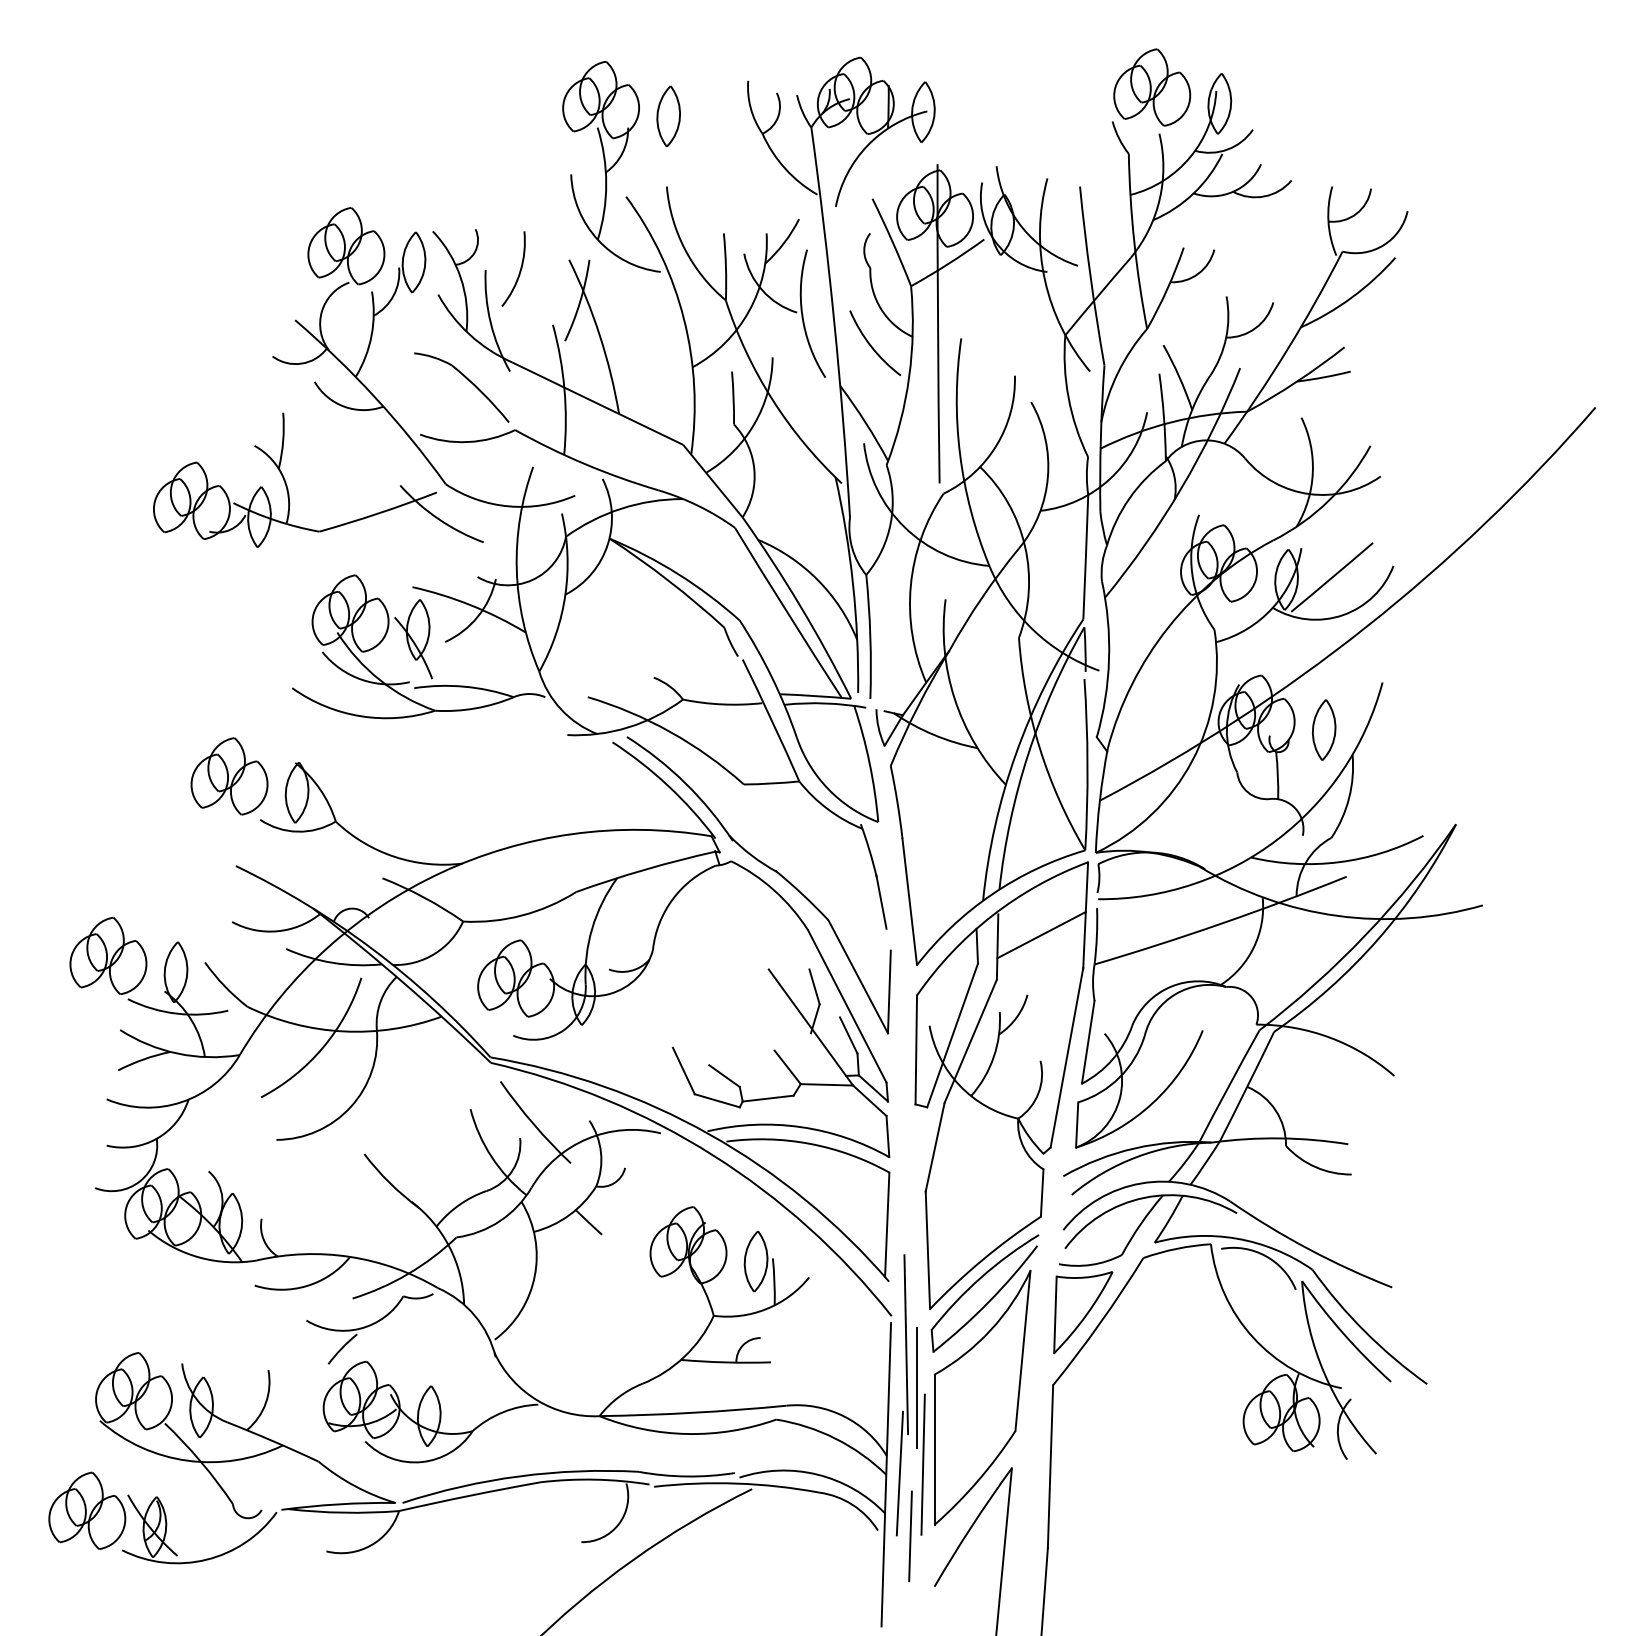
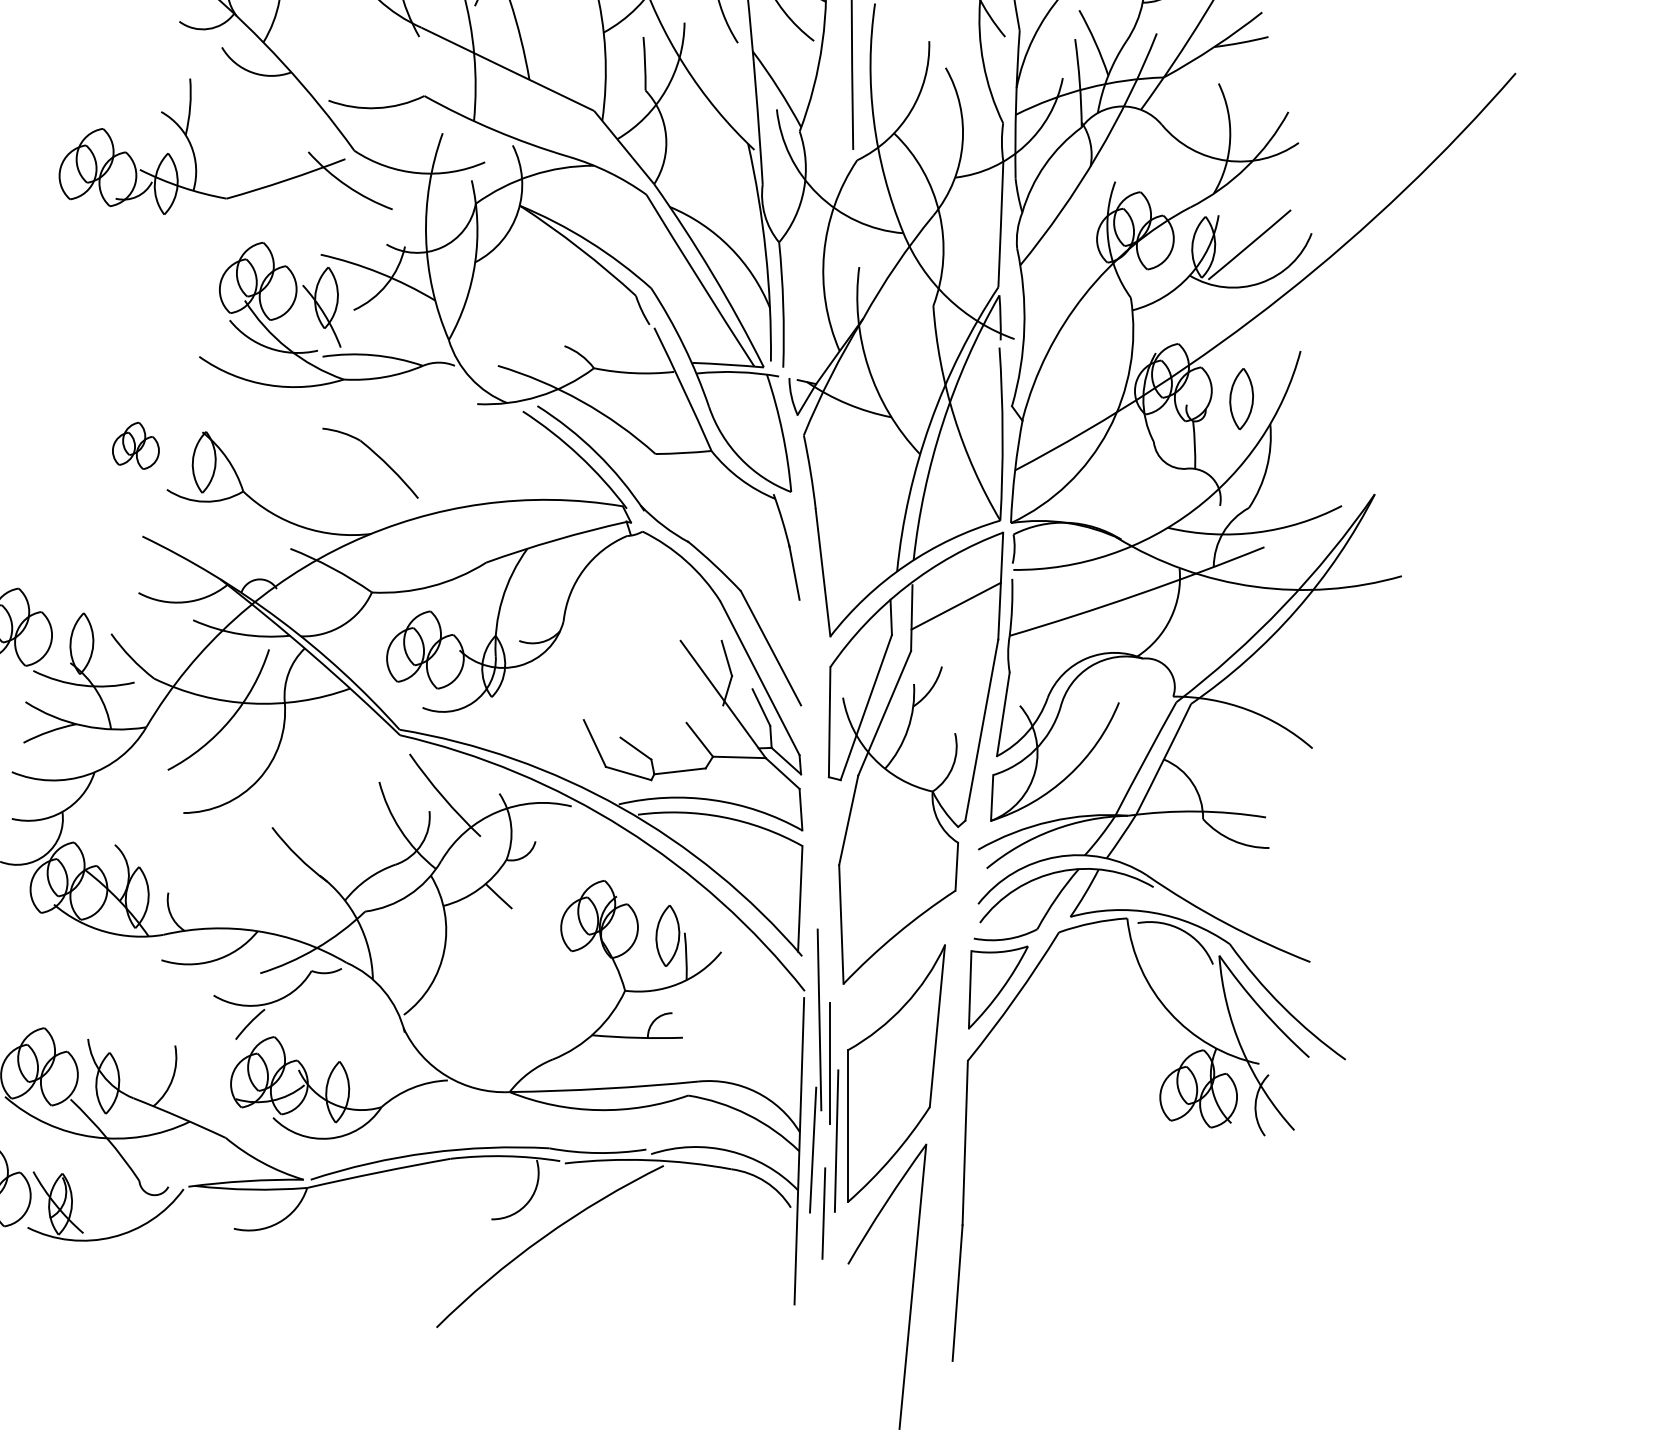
part: (467, 380) -> (376, 456), moved
part: (229, 776) -> (135, 445), size x0.6
line: (888, 991) -> (801, 663), removed
part: (990, 1298) -> (904, 973), removed

